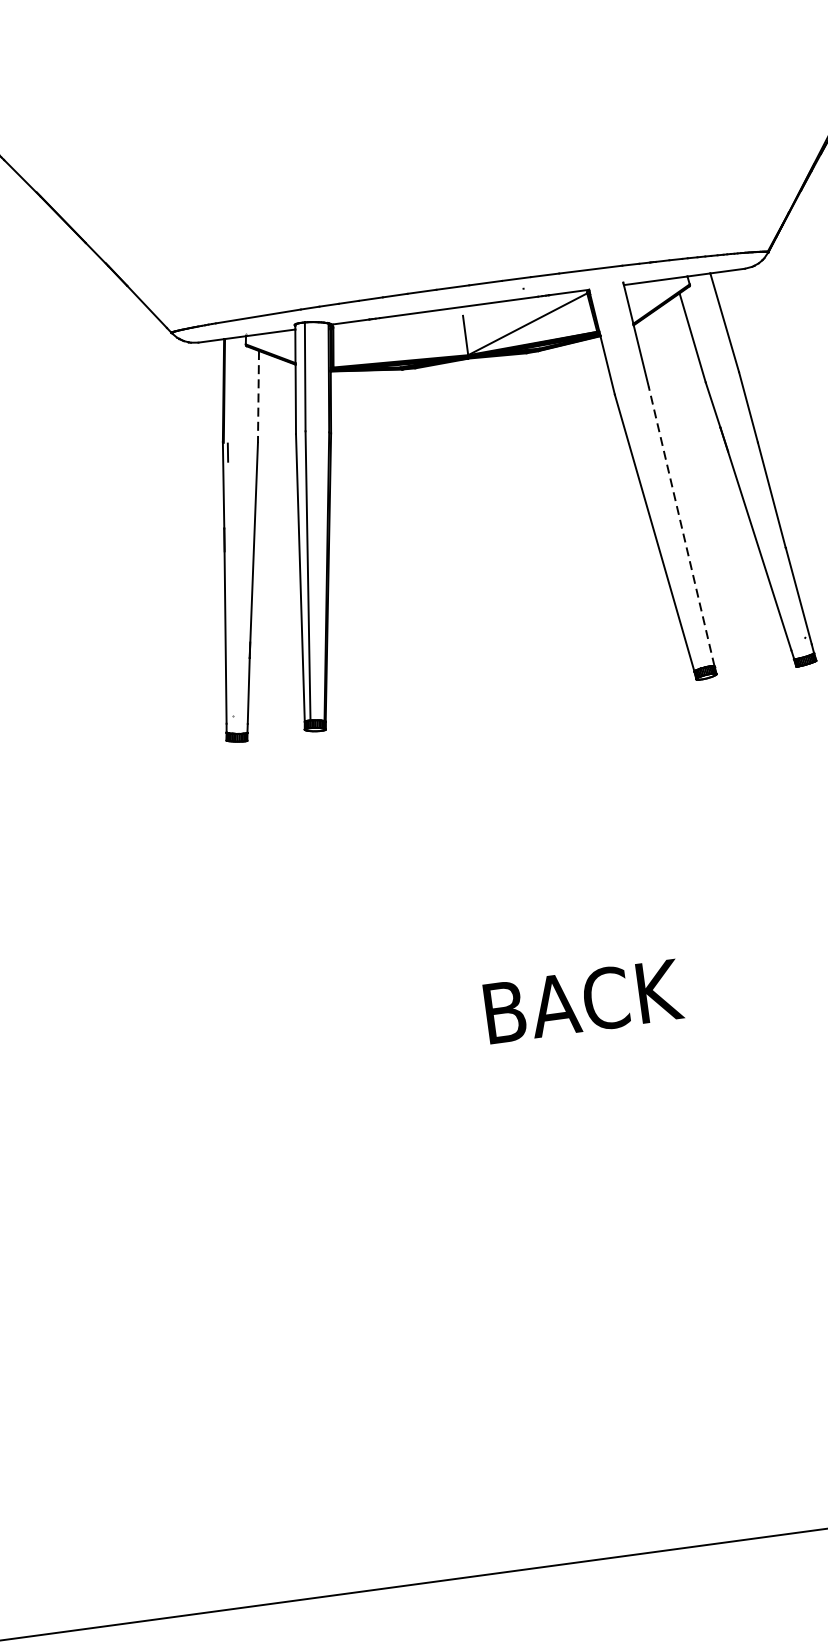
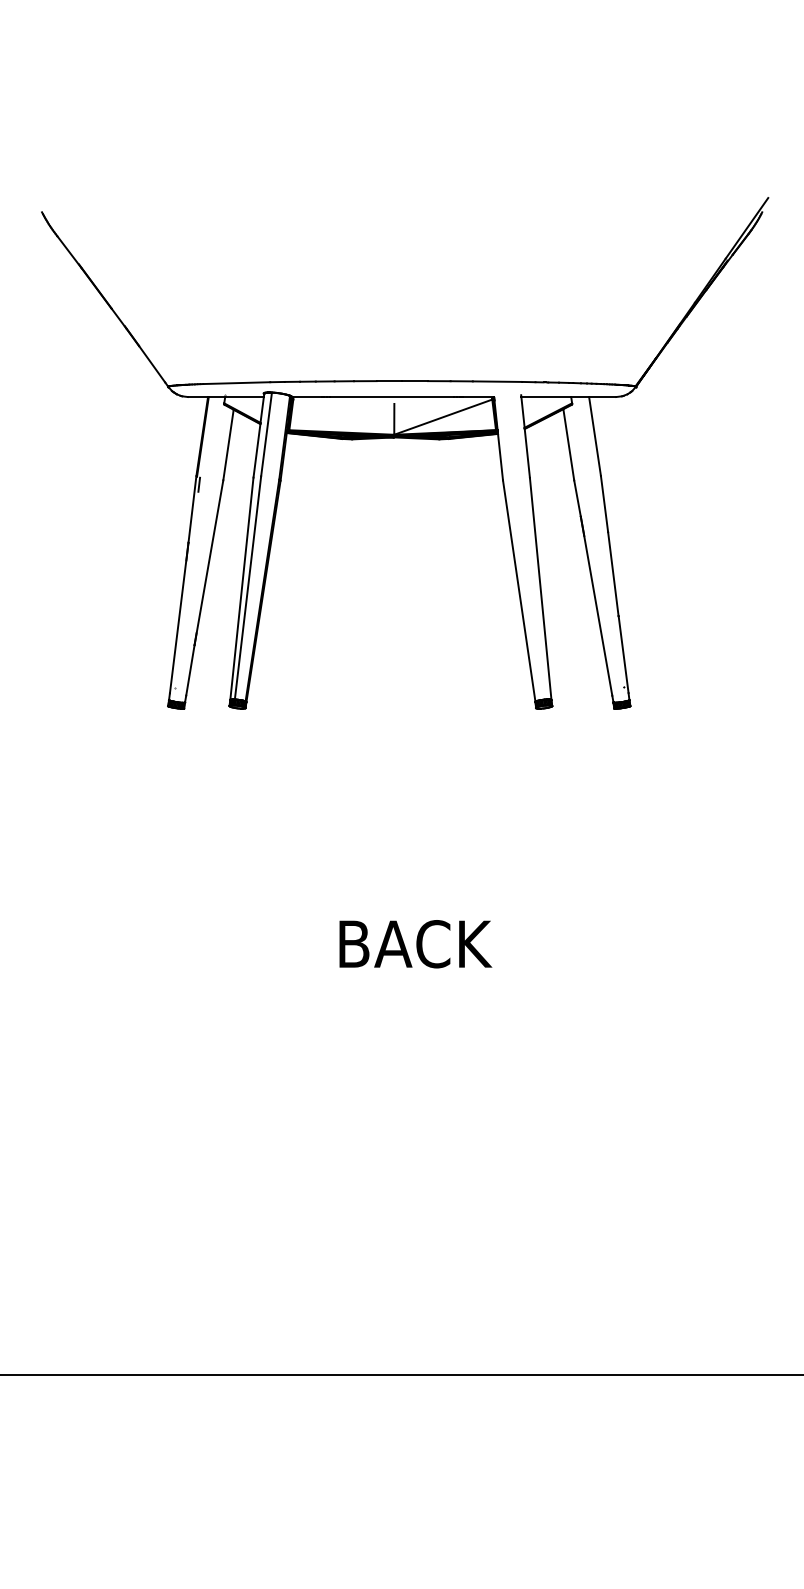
line: (258, 397) -> (228, 445), dashed -> solid
line: (681, 526) -> (540, 588), dashed -> solid

